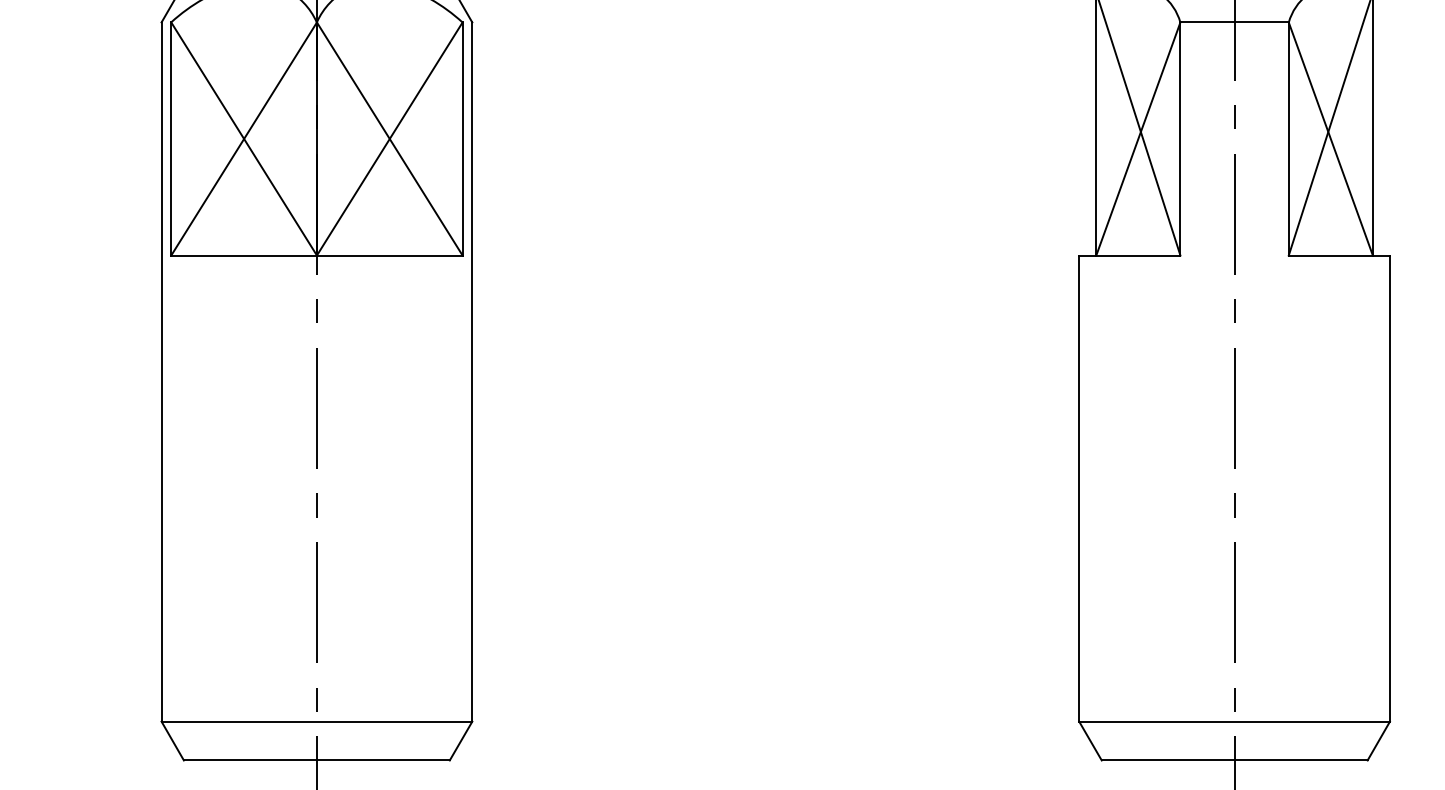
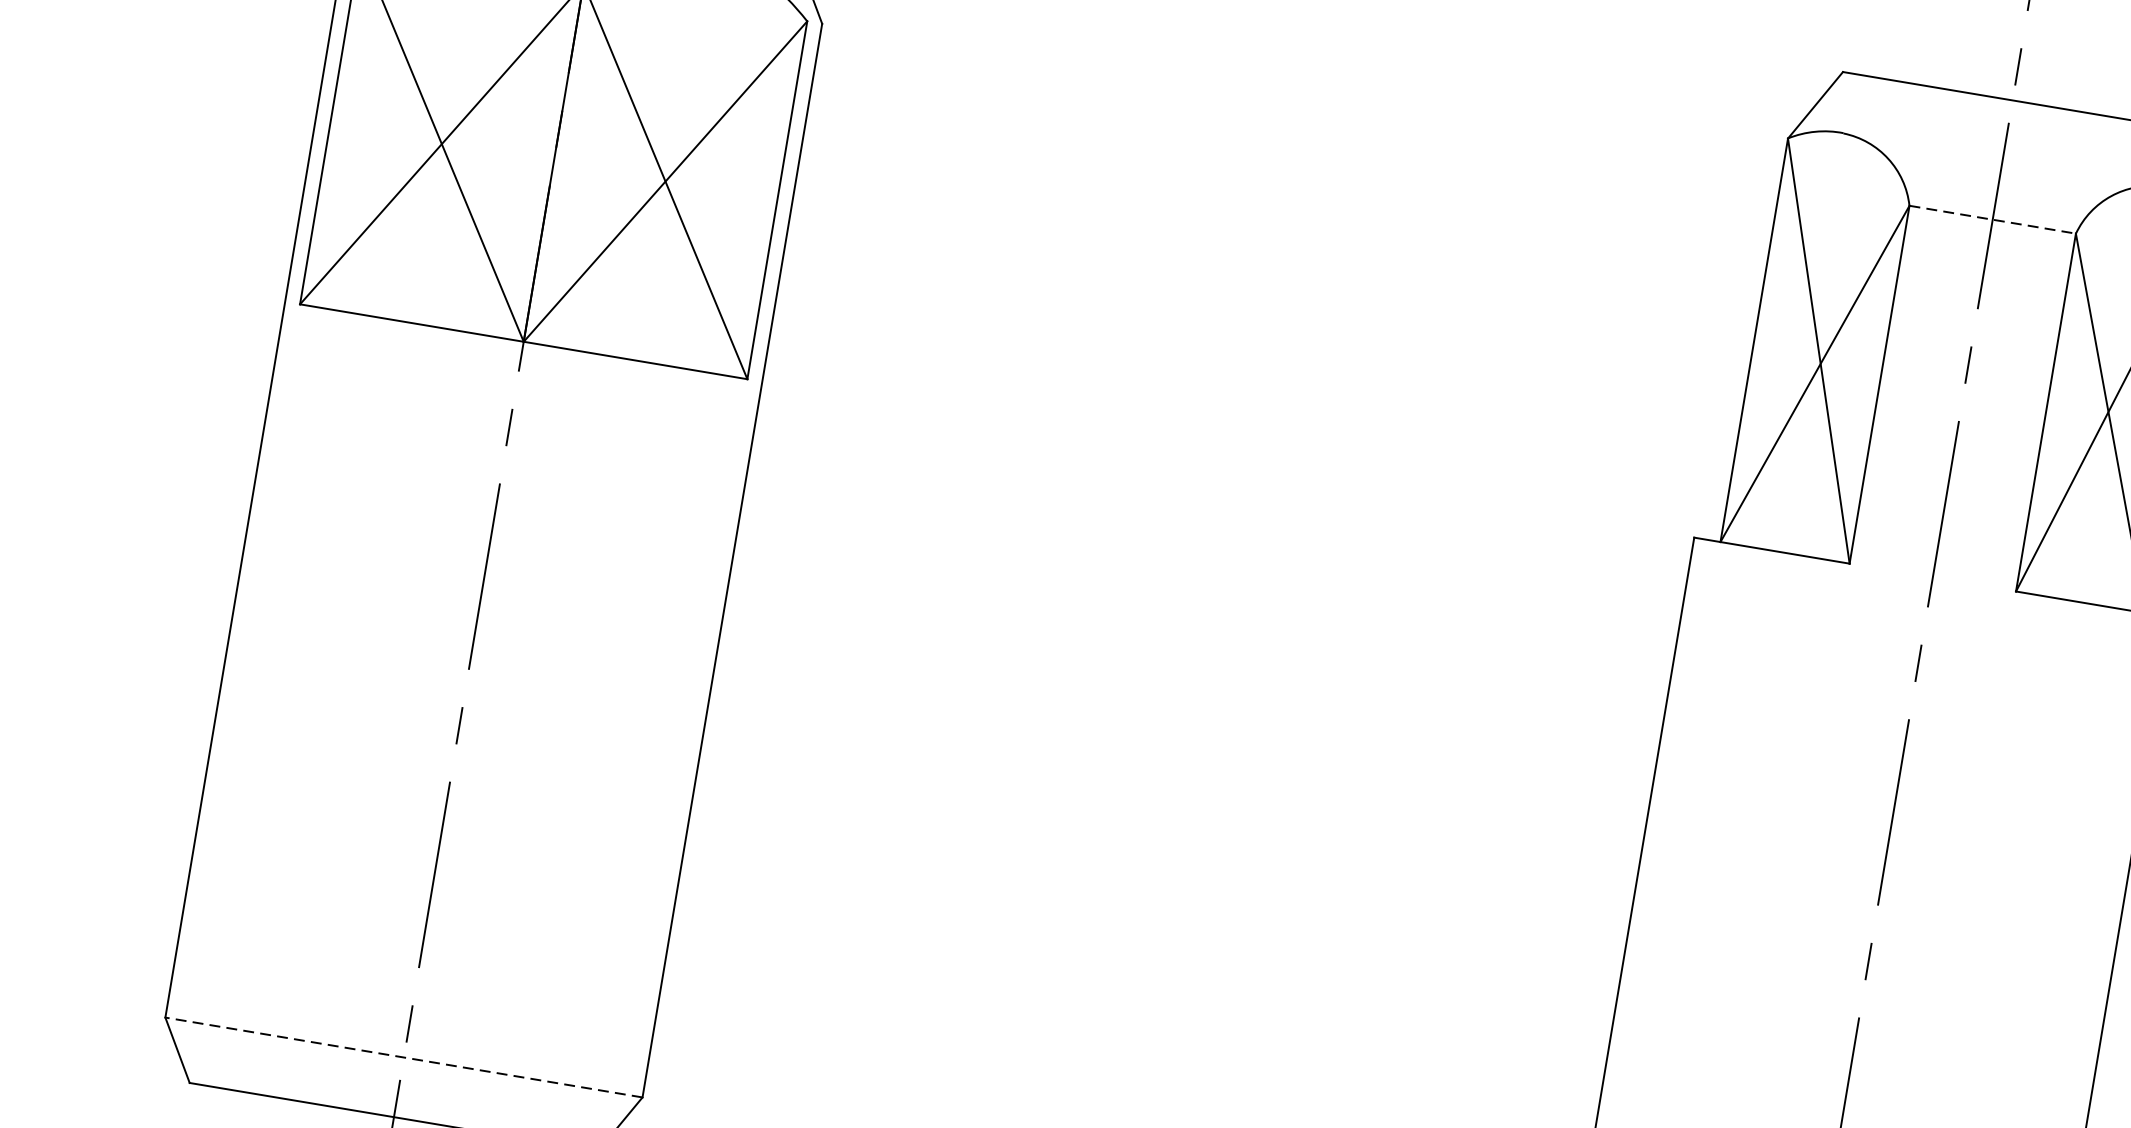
line: (1235, 22) -> (1994, 220), solid -> dashed
line: (316, 721) -> (403, 1057), solid -> dashed

